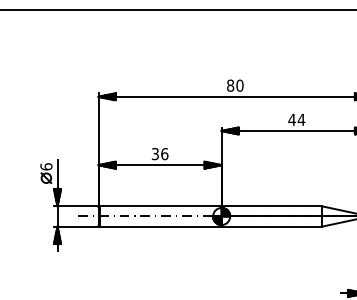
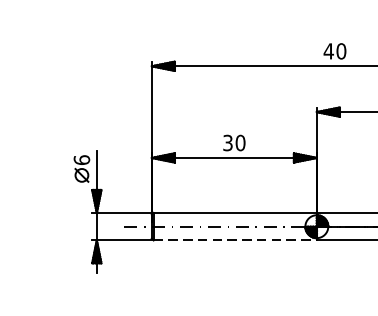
text: (230, 85) -> (328, 51), 80 -> 40
text: (164, 153) -> (240, 142), 36 -> 30
line: (160, 226) -> (234, 240), solid -> dashed

